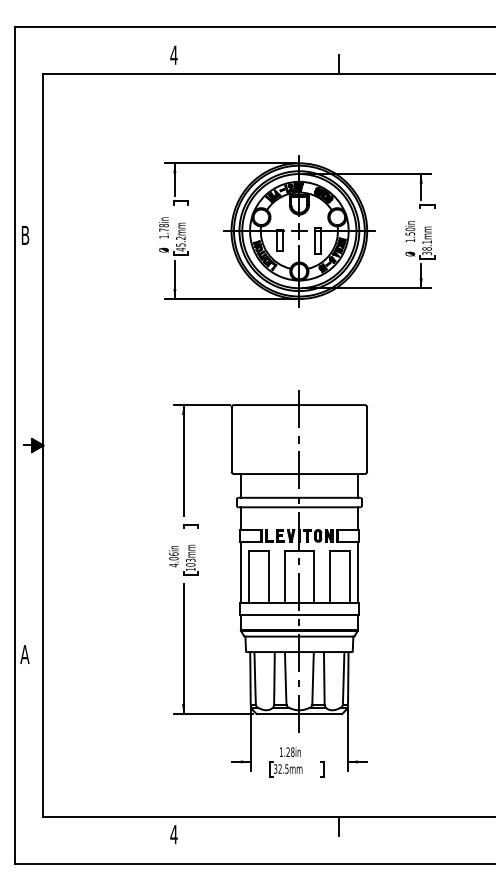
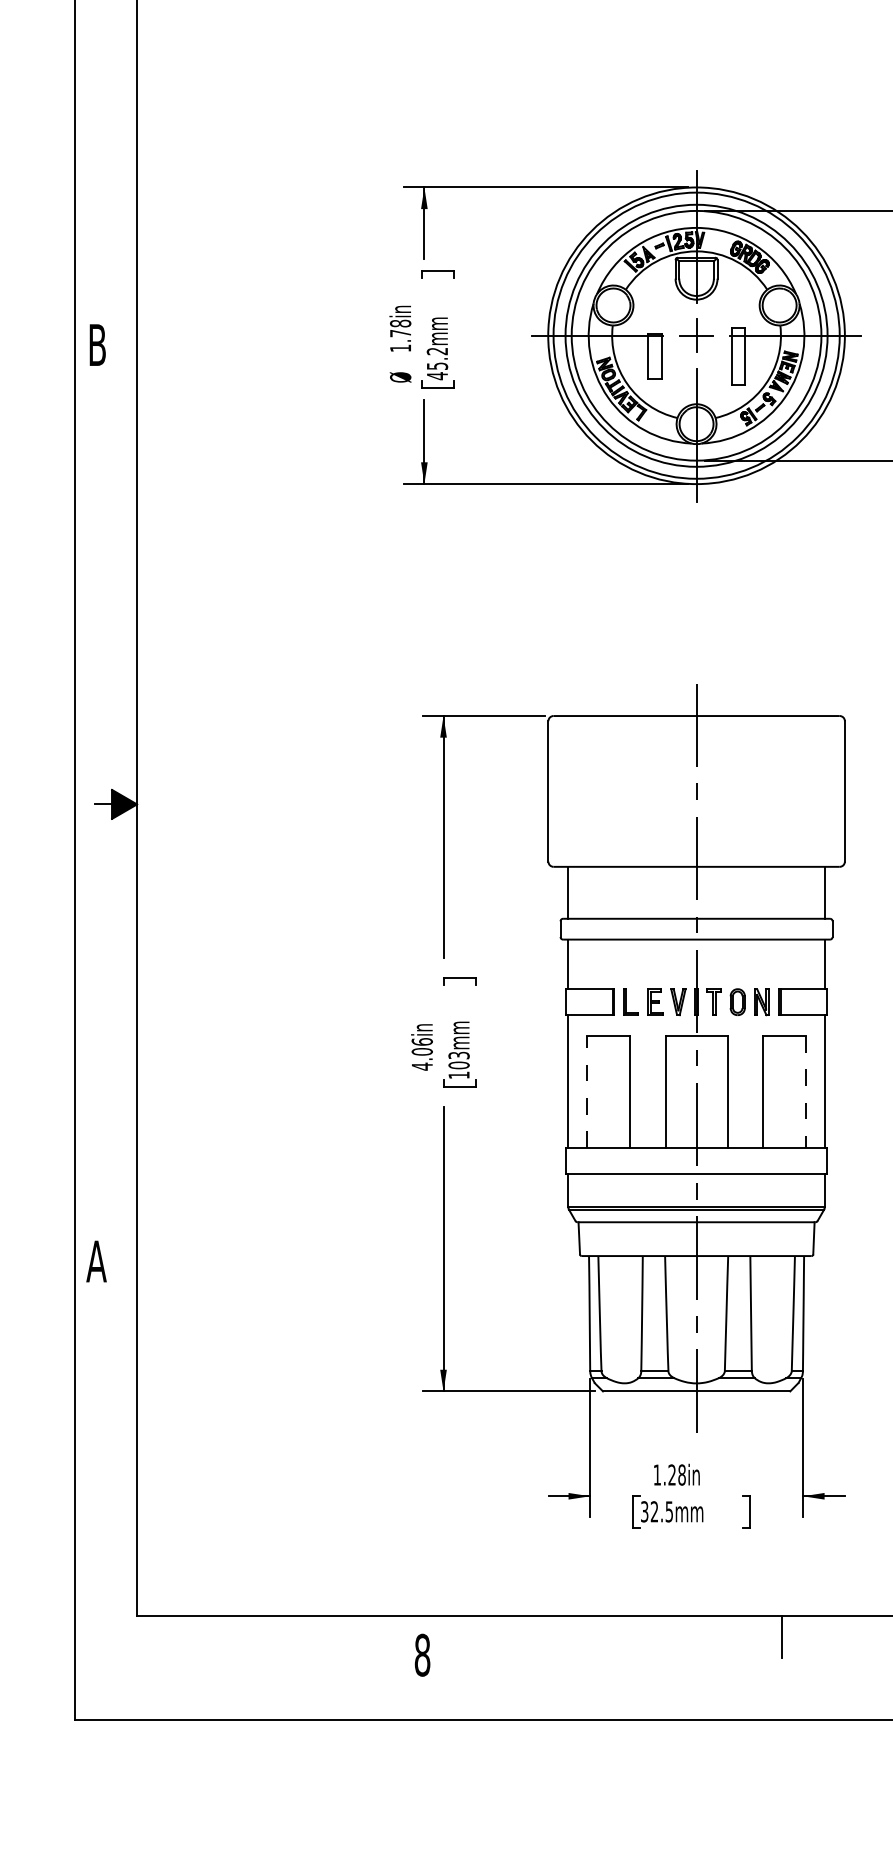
line: (249, 577) -> (587, 1093), solid -> dashed
line: (349, 577) -> (806, 1093), solid -> dashed
text: (173, 834) -> (421, 1654), 4 -> 8

